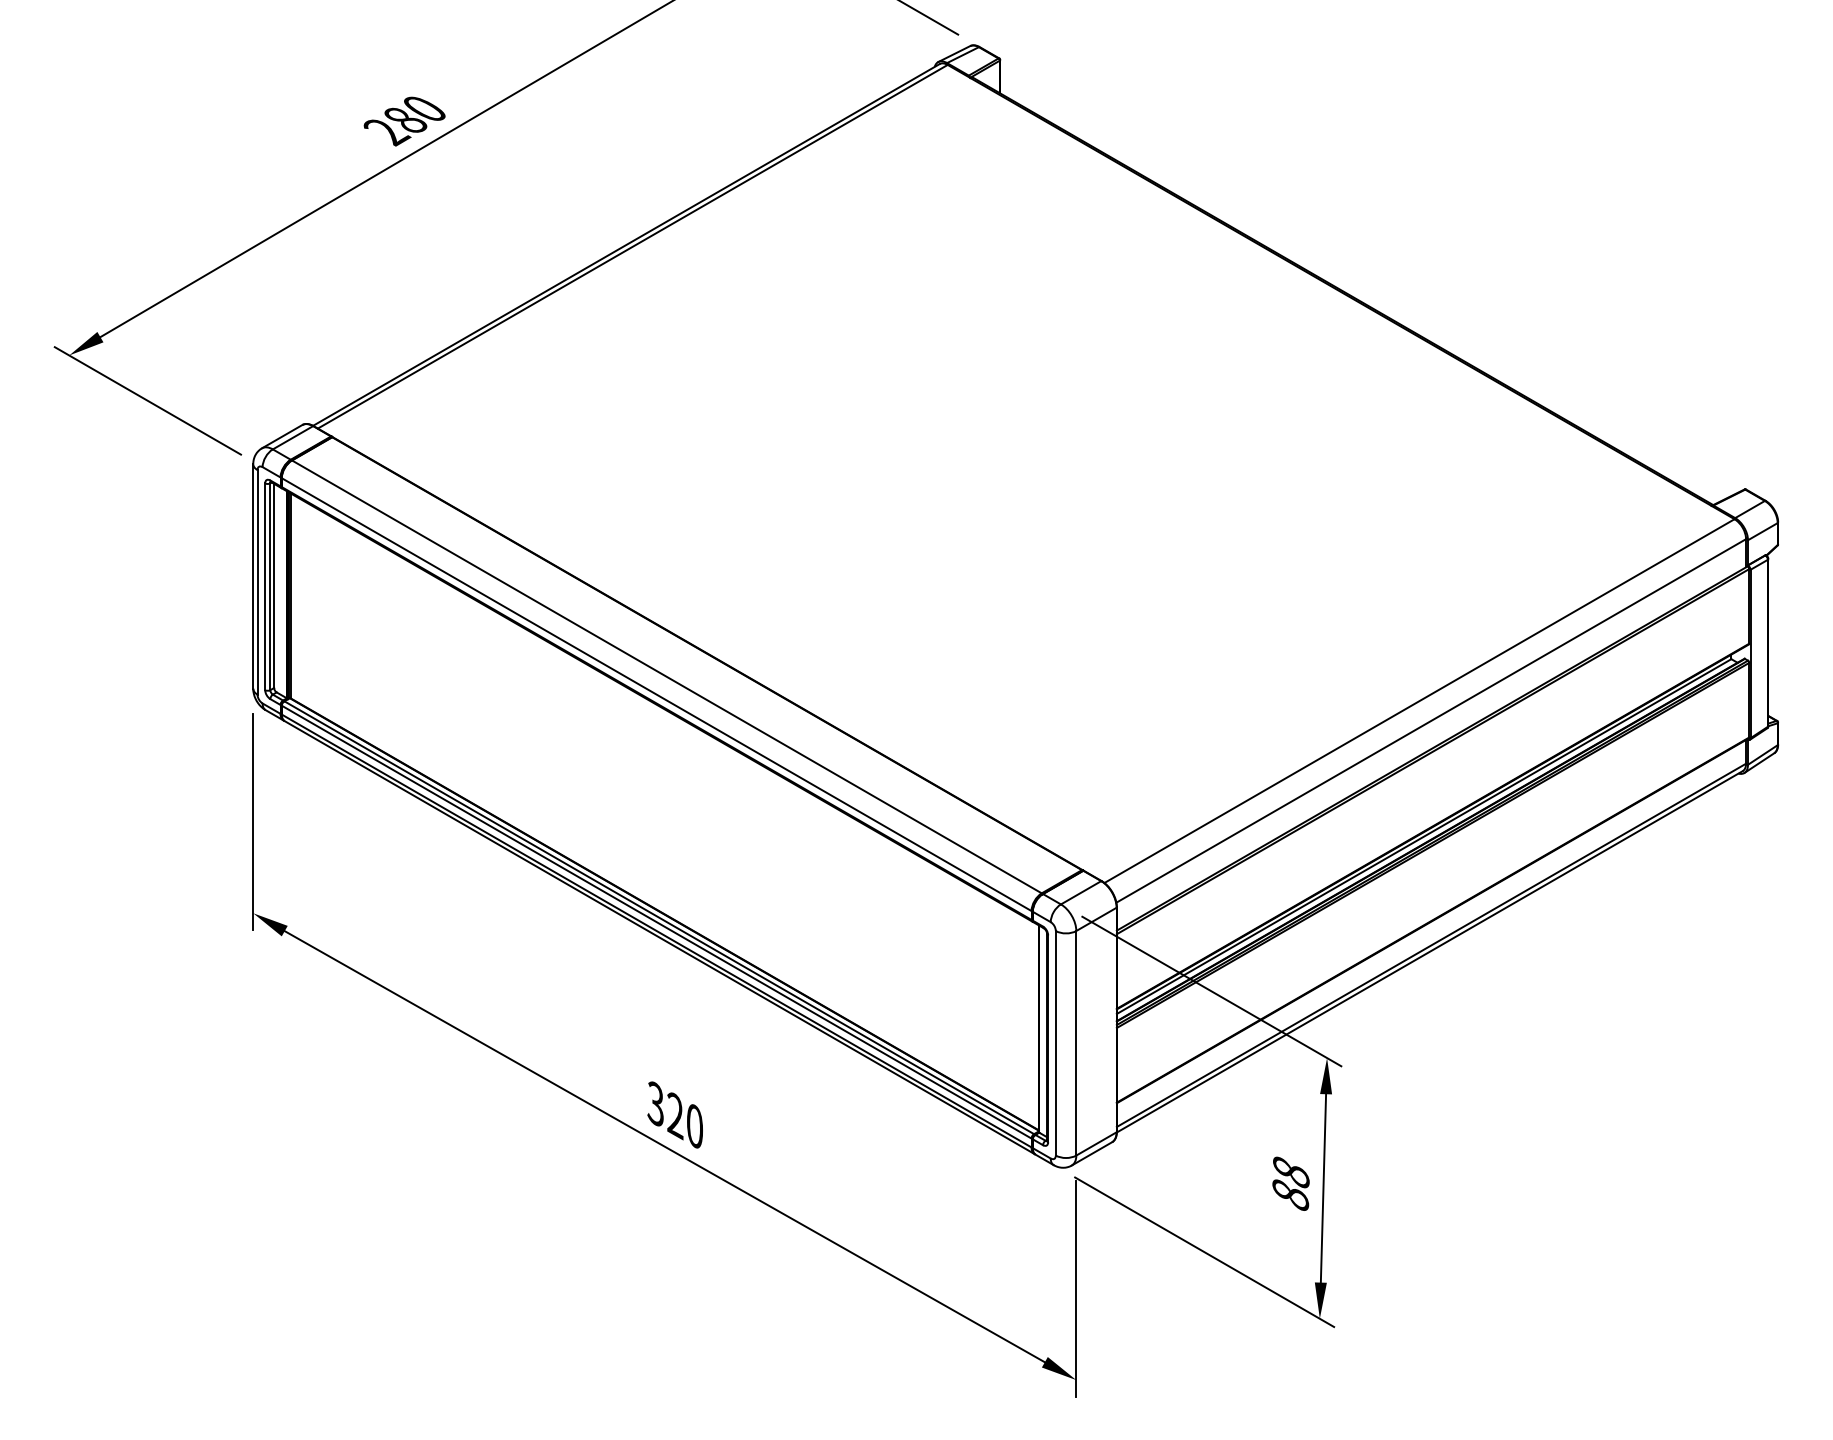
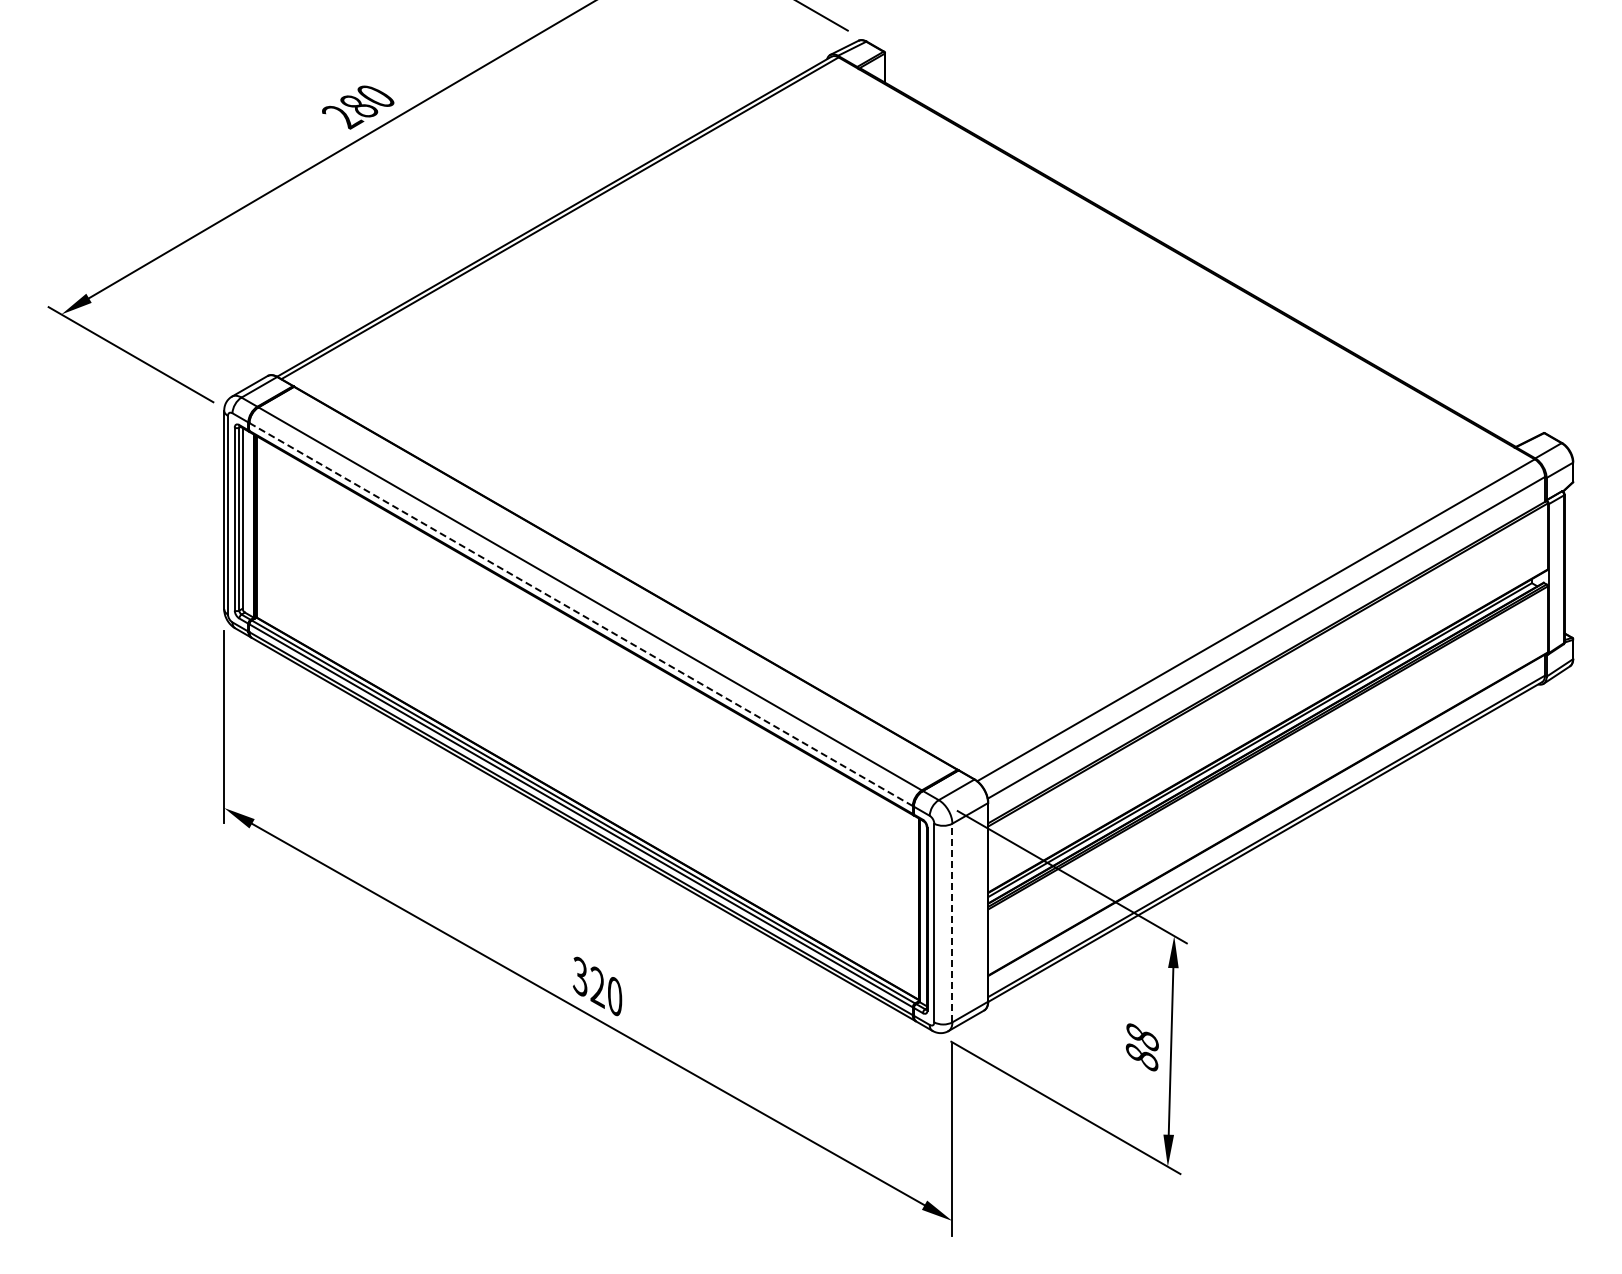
line: (657, 694) -> (581, 614), solid -> dashed
line: (1076, 1042) -> (952, 922), solid -> dashed

